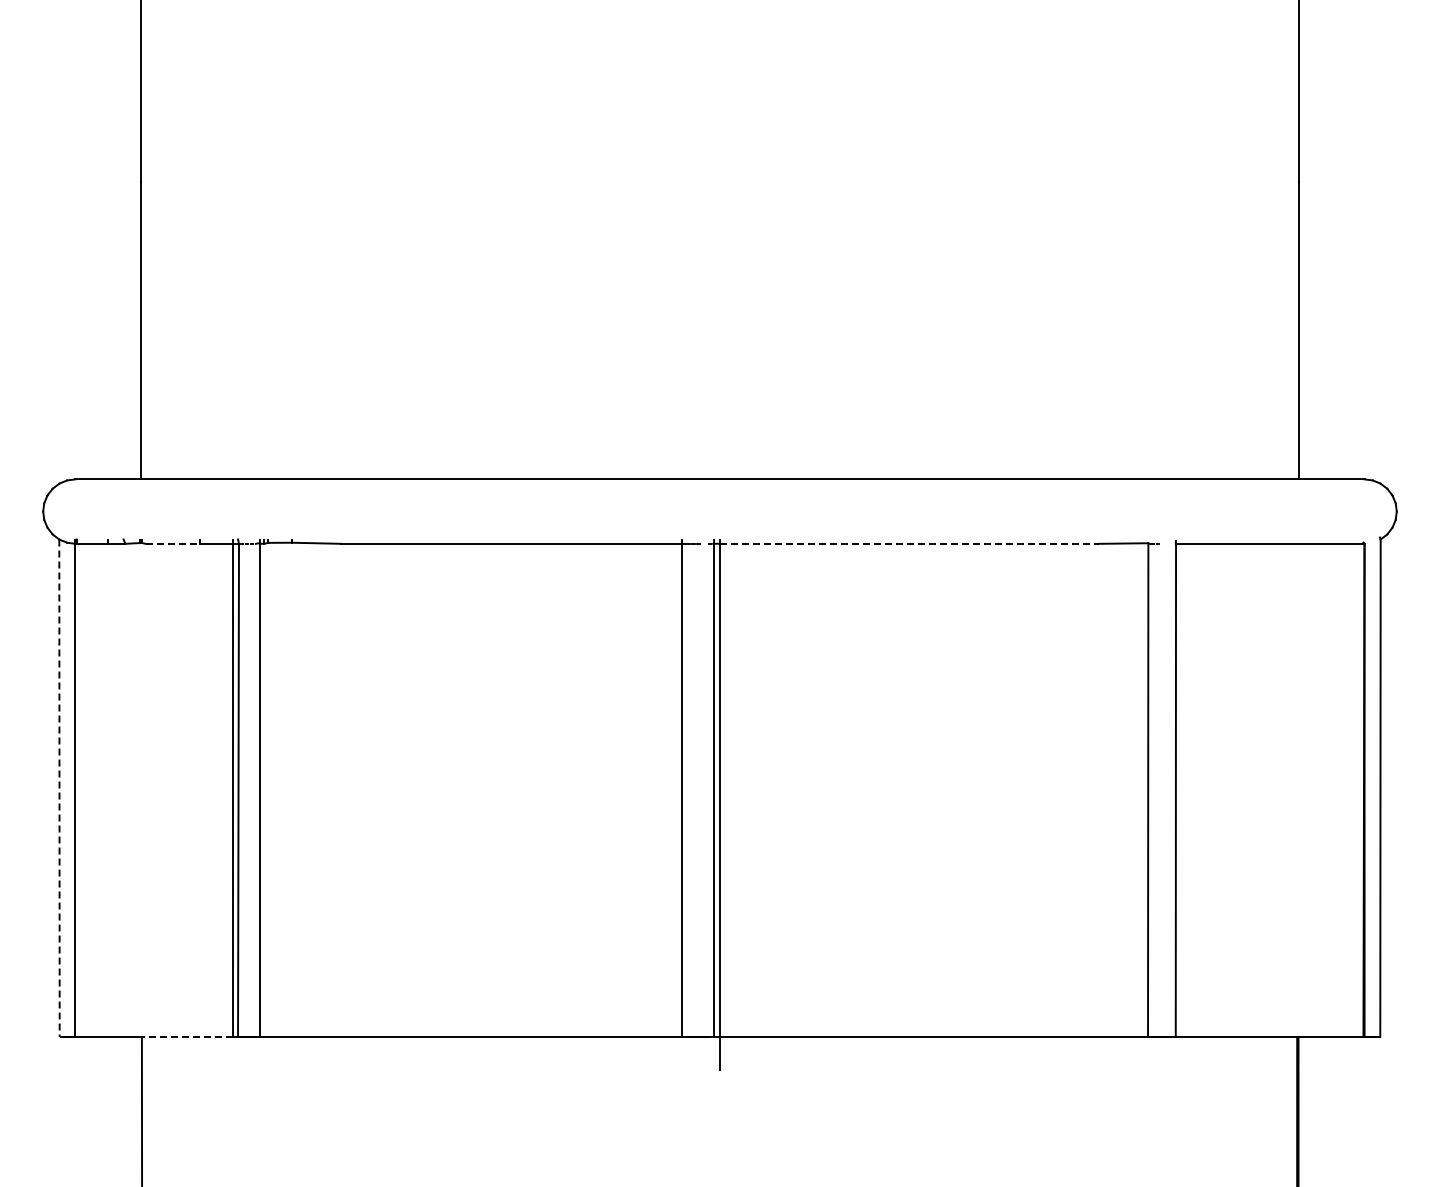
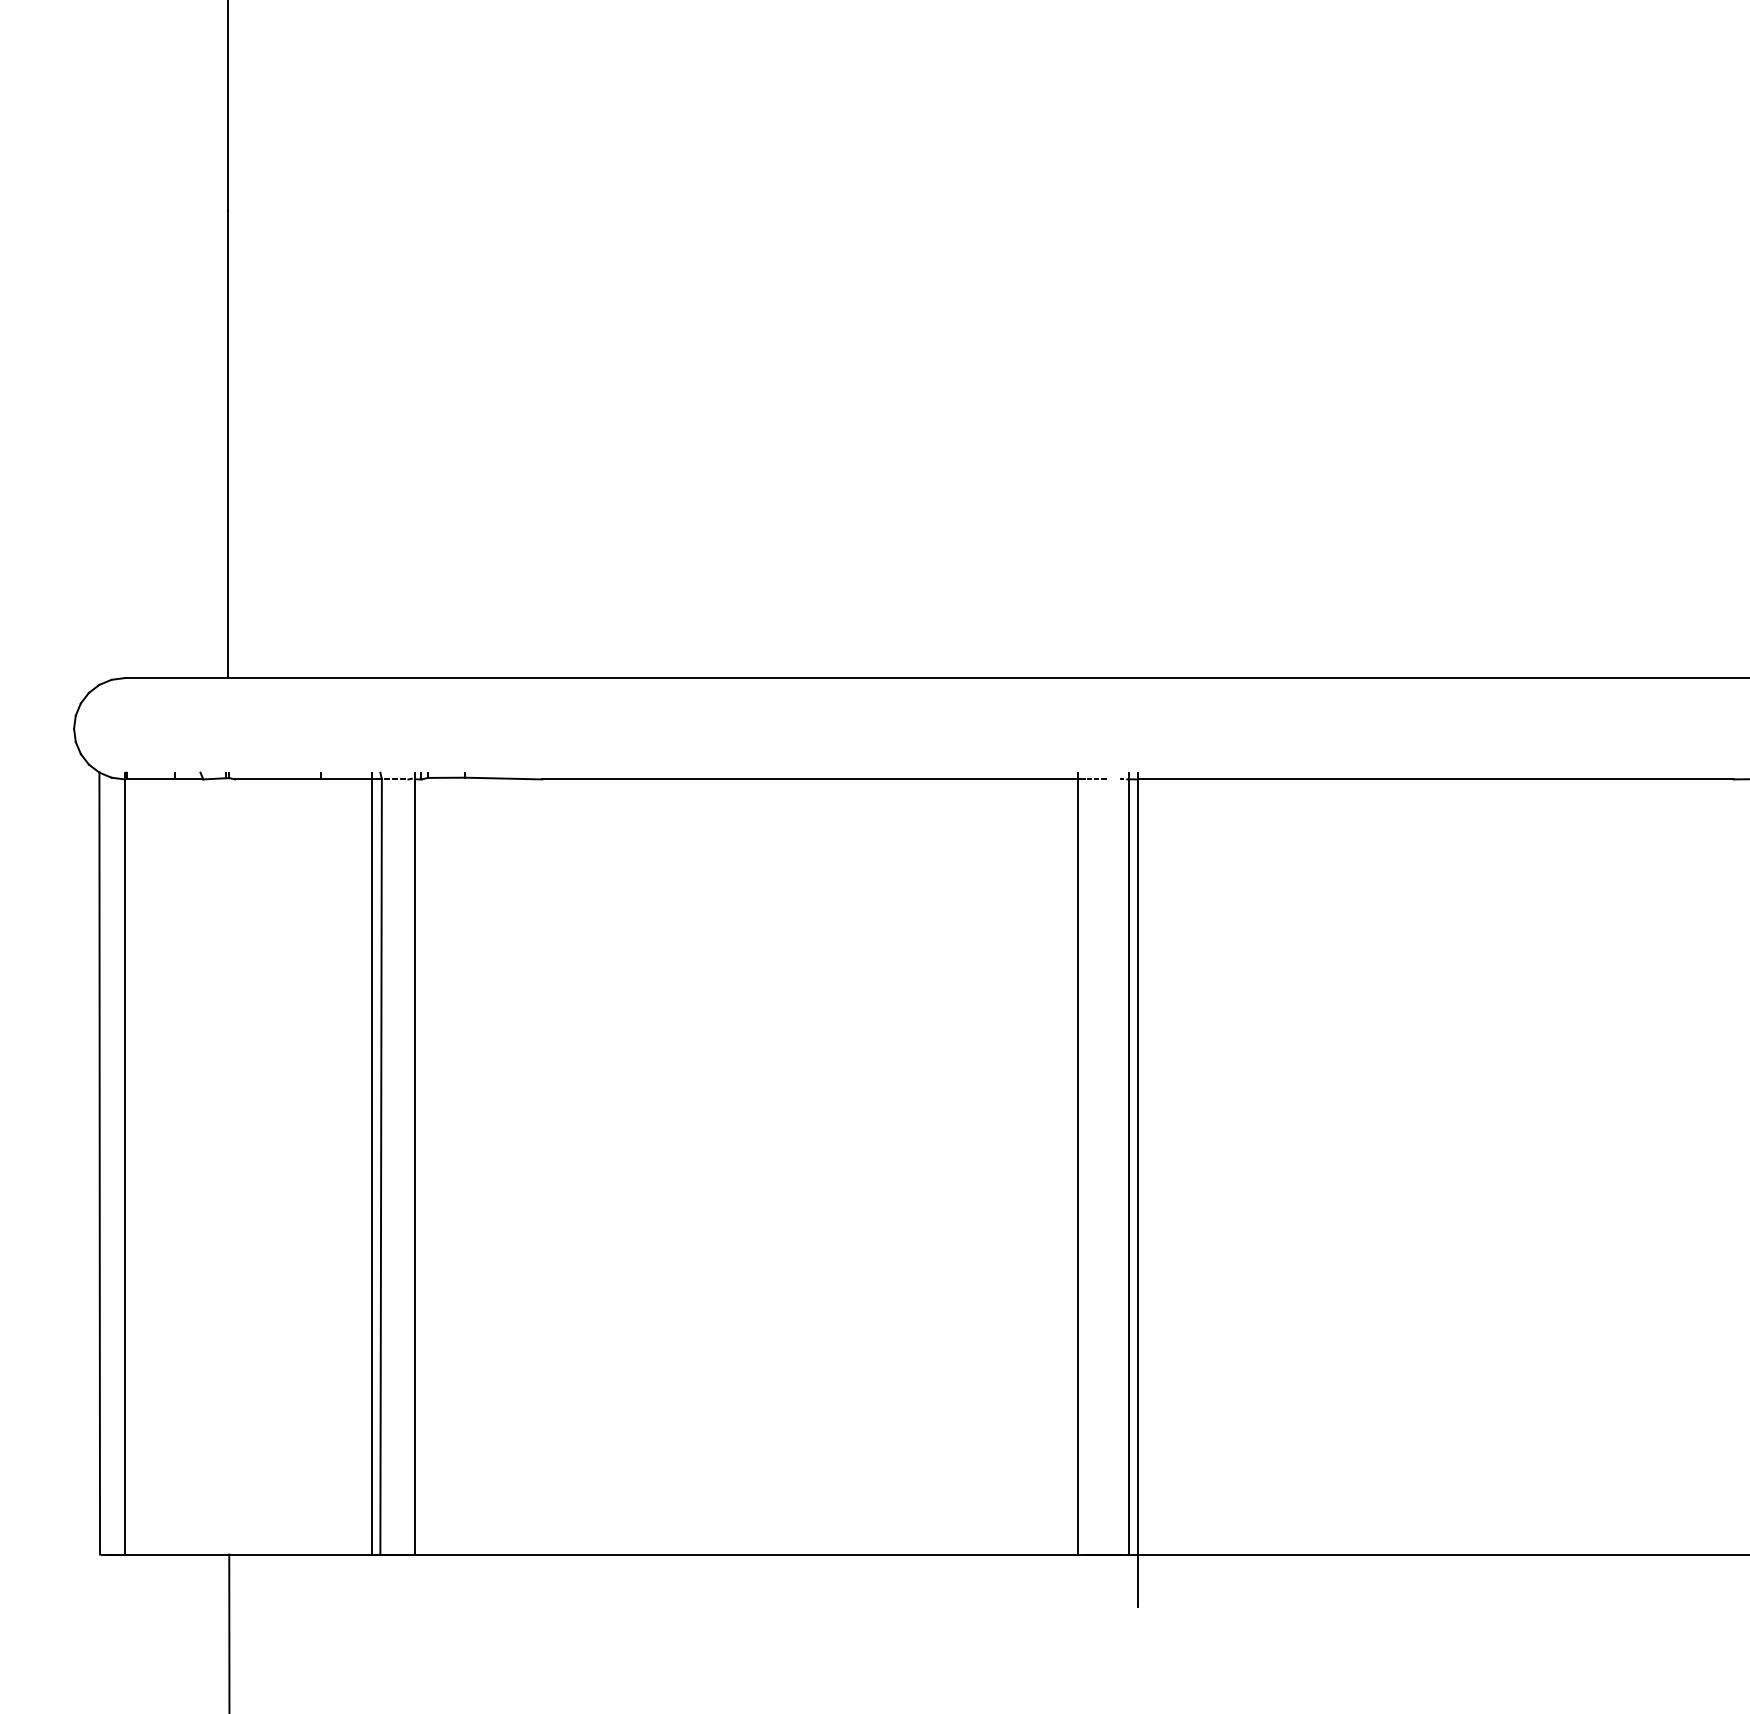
line: (173, 543) -> (278, 778), dashed -> solid
line: (909, 543) -> (1435, 778), dashed -> solid
line: (59, 788) -> (99, 1164), dashed -> solid
line: (186, 1036) -> (299, 1553), dashed -> solid

